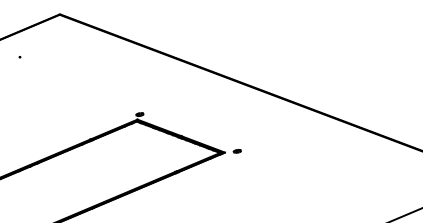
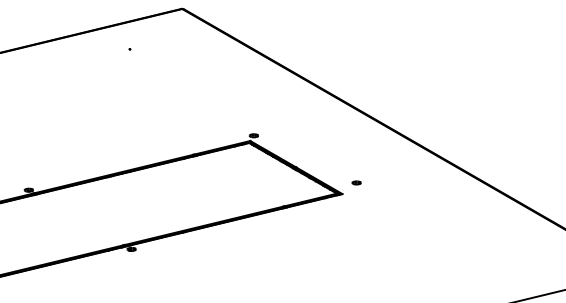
part: (237, 150) -> (356, 182), moved

